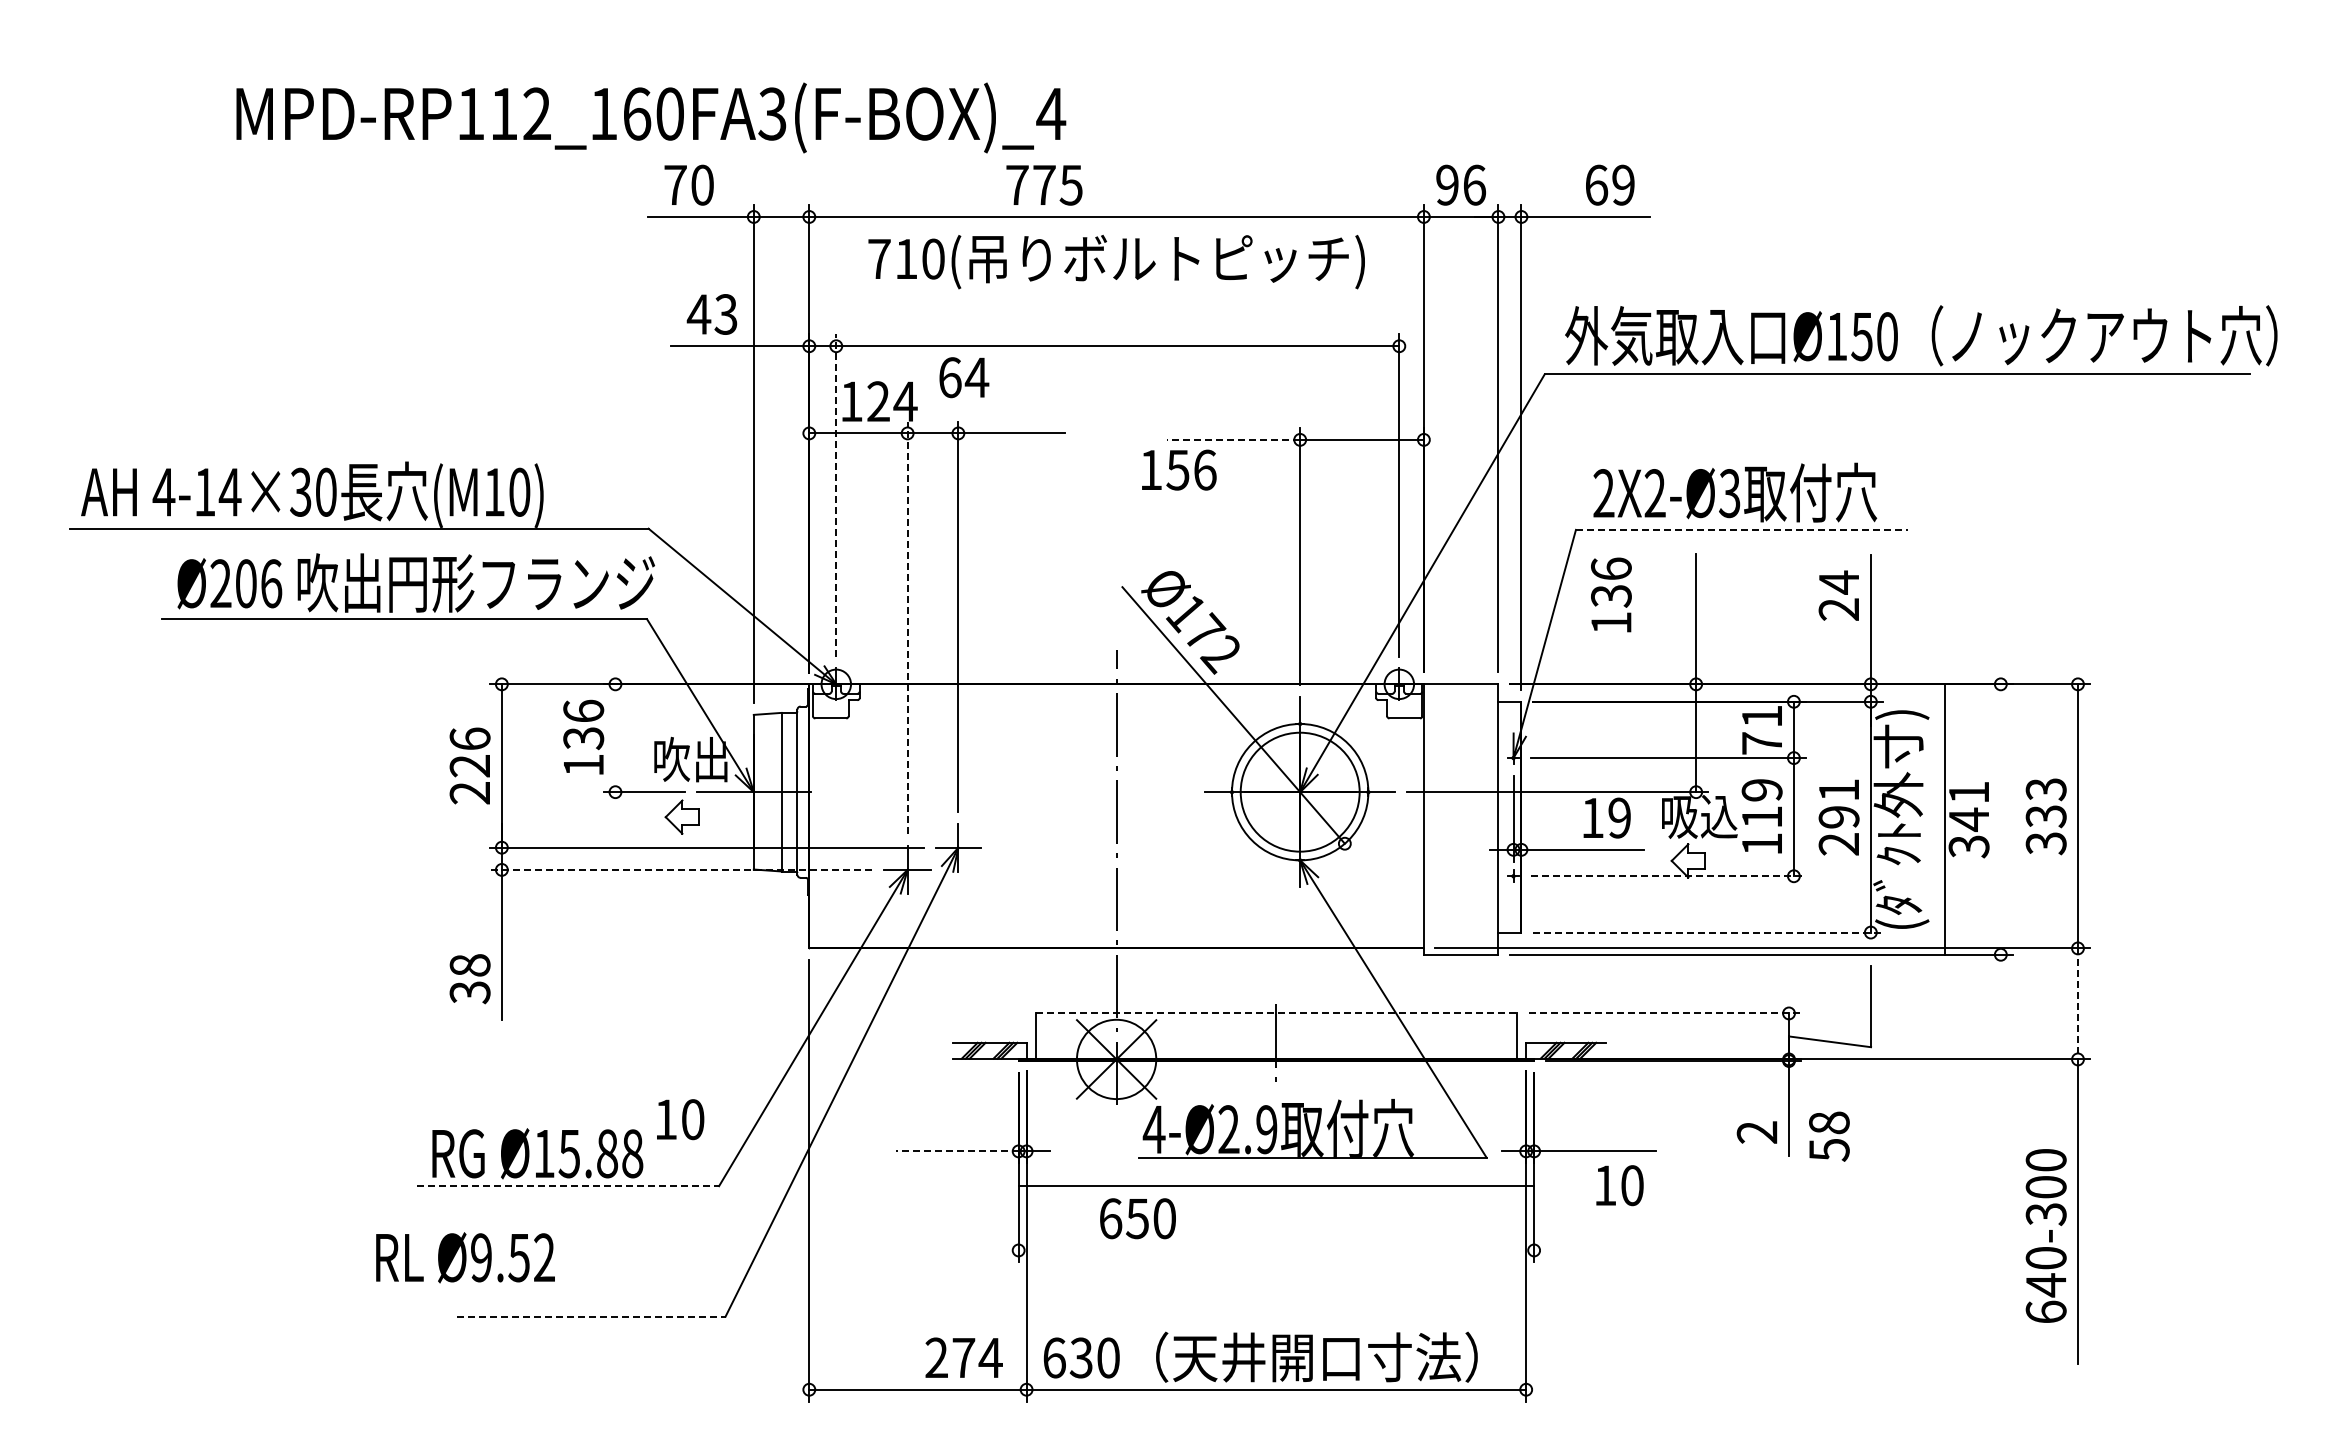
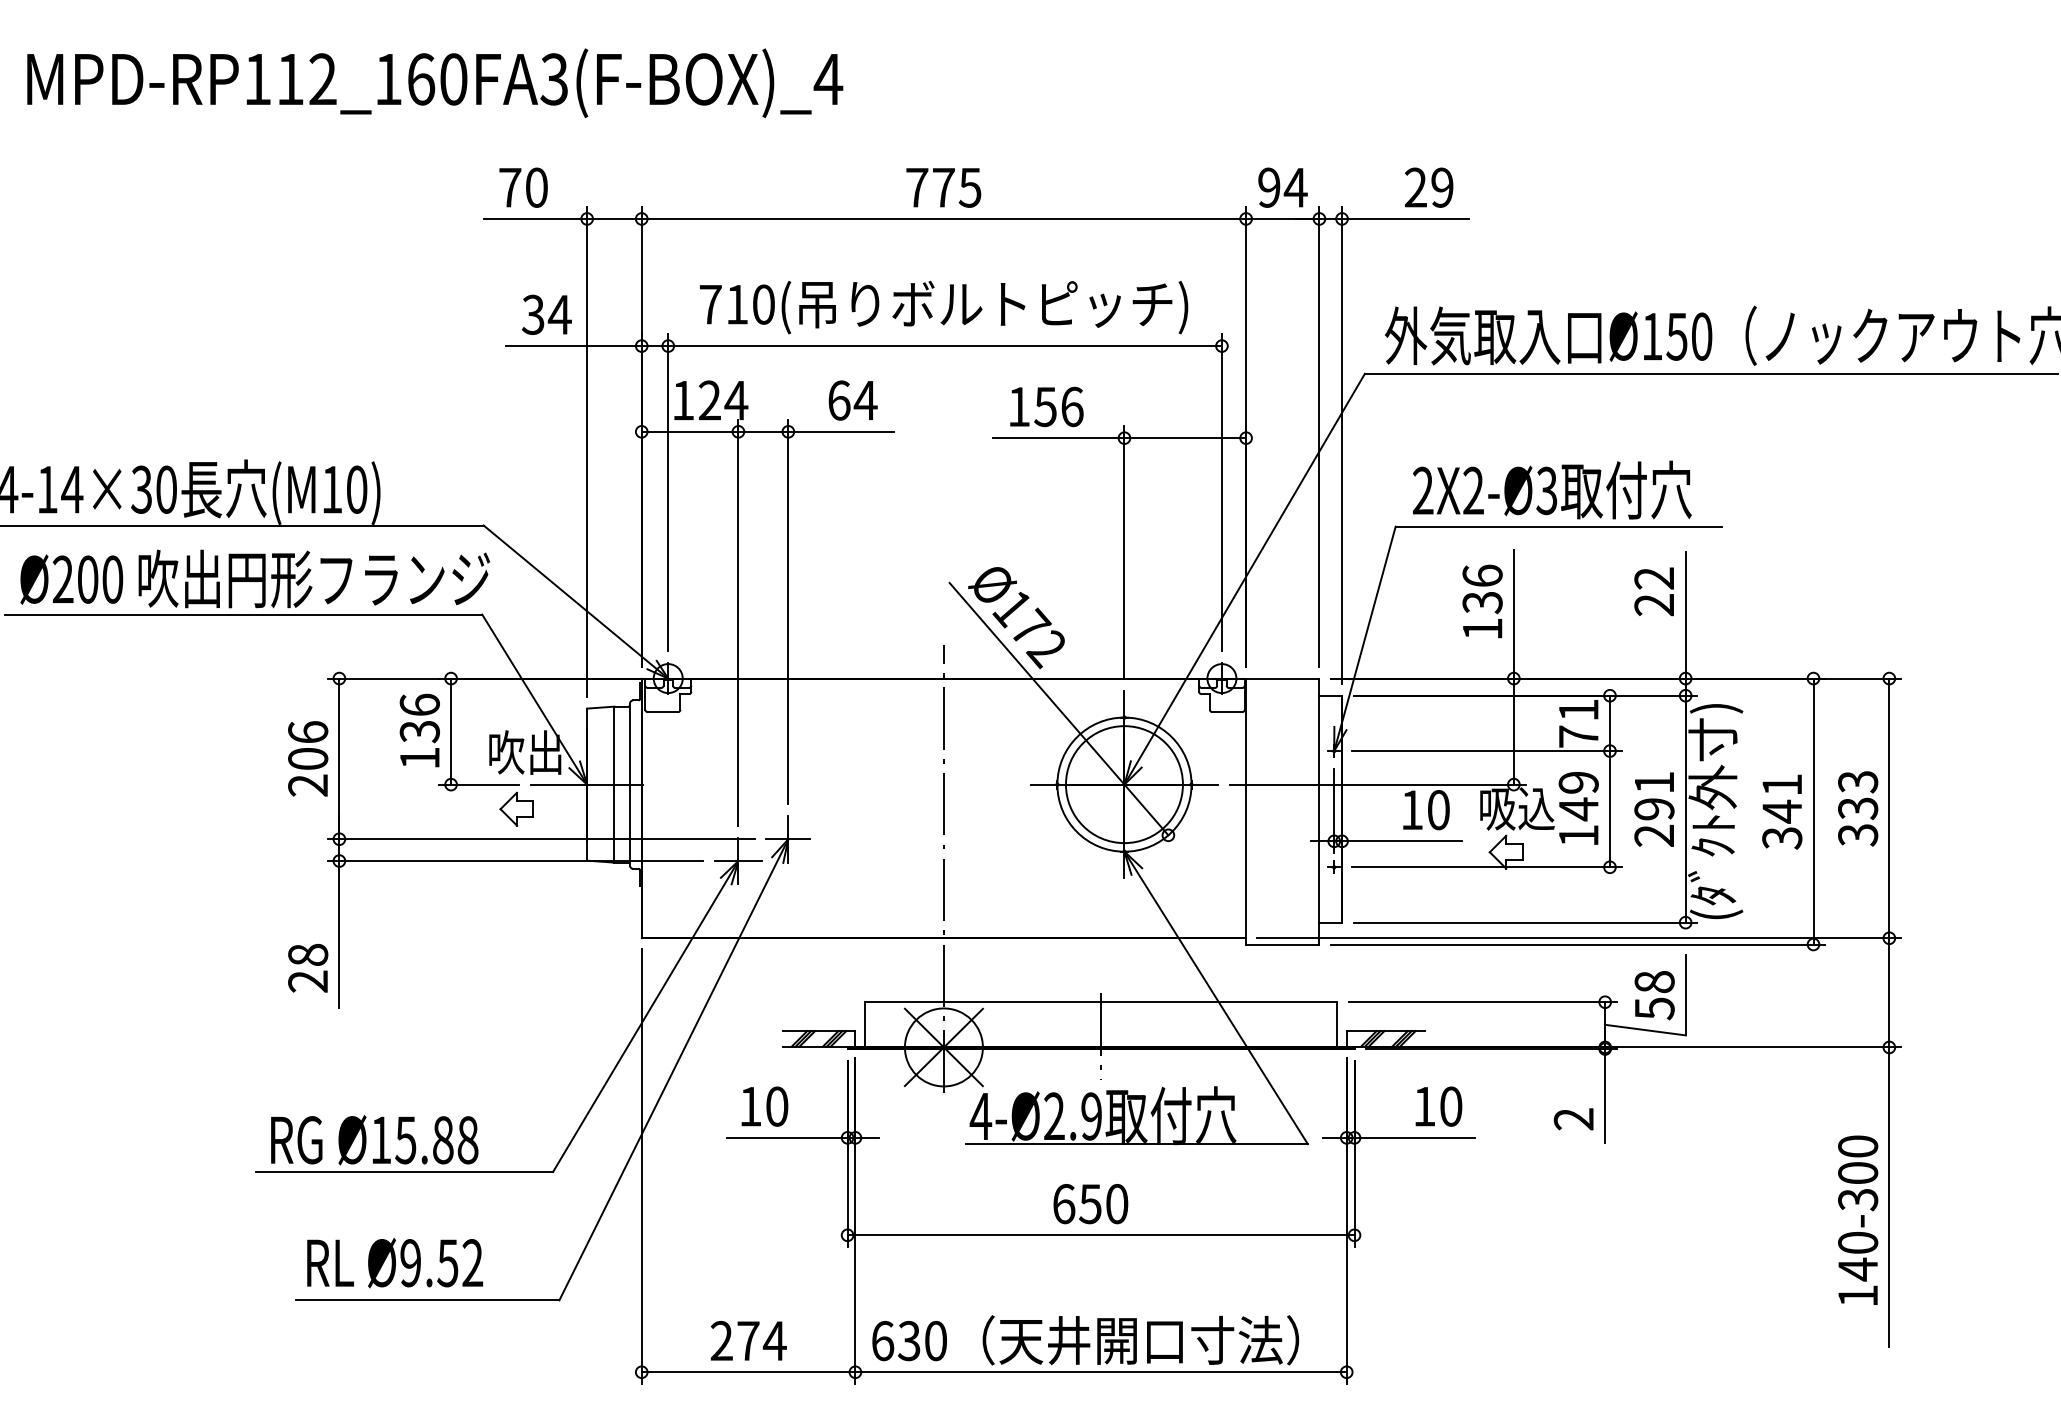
text: (651, 117) -> (435, 82), moved
text: (1474, 184) -> (1295, 187), 96 -> 94
text: (1596, 184) -> (1415, 187), 69 -> 29
text: (1044, 185) -> (943, 188), moved
text: (1116, 262) -> (943, 307), moved
text: (712, 314) -> (546, 314), 43 -> 34
text: (964, 377) -> (853, 400), moved
line: (1233, 439) -> (1058, 437), dashed -> solid
text: (1179, 469) -> (1047, 406), moved
line: (836, 494) -> (668, 491), dashed -> solid
line: (1742, 529) -> (1559, 526), dashed -> solid
text: (1838, 582) -> (1653, 578), 24 -> 22
text: (271, 583) -> (112, 579), Ø206 -> Ø200
text: (1611, 594) -> (1482, 601), moved
line: (907, 627) -> (738, 622), dashed -> solid
line: (615, 738) -> (451, 731), added
text: (469, 766) -> (307, 759), 226 -> 206
text: (1619, 817) -> (1438, 809), 19 -> 10
text: (1761, 817) -> (1578, 809), 119 -> 149
line: (1944, 819) -> (1813, 811), moved
line: (680, 869) -> (515, 860), dashed -> solid
line: (1669, 876) -> (1487, 867), dashed -> solid
line: (1708, 932) -> (1525, 922), dashed -> solid
text: (470, 992) -> (308, 981), 38 -> 28
line: (2077, 1003) -> (1888, 992), dashed -> solid
line: (1276, 1013) -> (1101, 1002), dashed -> solid
line: (1665, 1013) -> (1483, 1002), dashed -> solid
text: (680, 1119) -> (764, 1106), moved
text: (1829, 1136) -> (1654, 995), moved
line: (957, 1151) -> (787, 1137), dashed -> solid
text: (1619, 1185) -> (1438, 1106), moved
line: (568, 1186) -> (404, 1172), dashed -> solid
line: (1276, 1186) -> (1101, 1235), moved
text: (1137, 1218) -> (1090, 1203), moved
text: (465, 1257) -> (395, 1262), moved
text: (2045, 1311) -> (1857, 1295), 640-300 -> 140-300
line: (592, 1316) -> (428, 1300), dashed -> solid
text: (963, 1357) -> (748, 1340), moved

